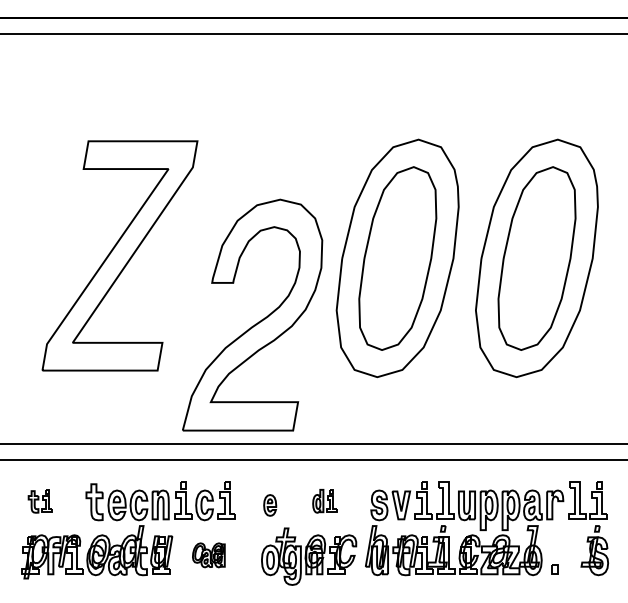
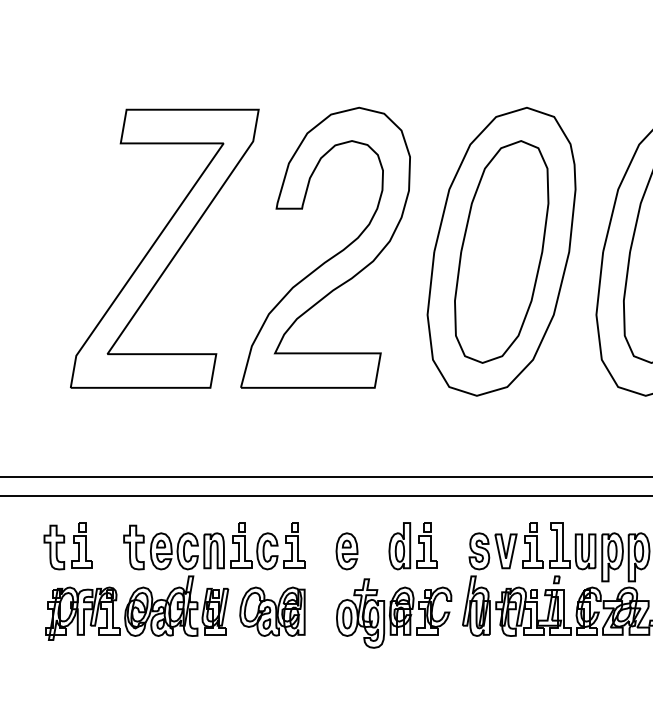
part: (258, 321) -> (332, 255), moved
part: (40, 501) -> (68, 546), size x1.67
part: (324, 501) -> (412, 546), size x1.67
part: (269, 505) -> (346, 551), size x1.43
part: (208, 555) -> (272, 612), size x1.67

